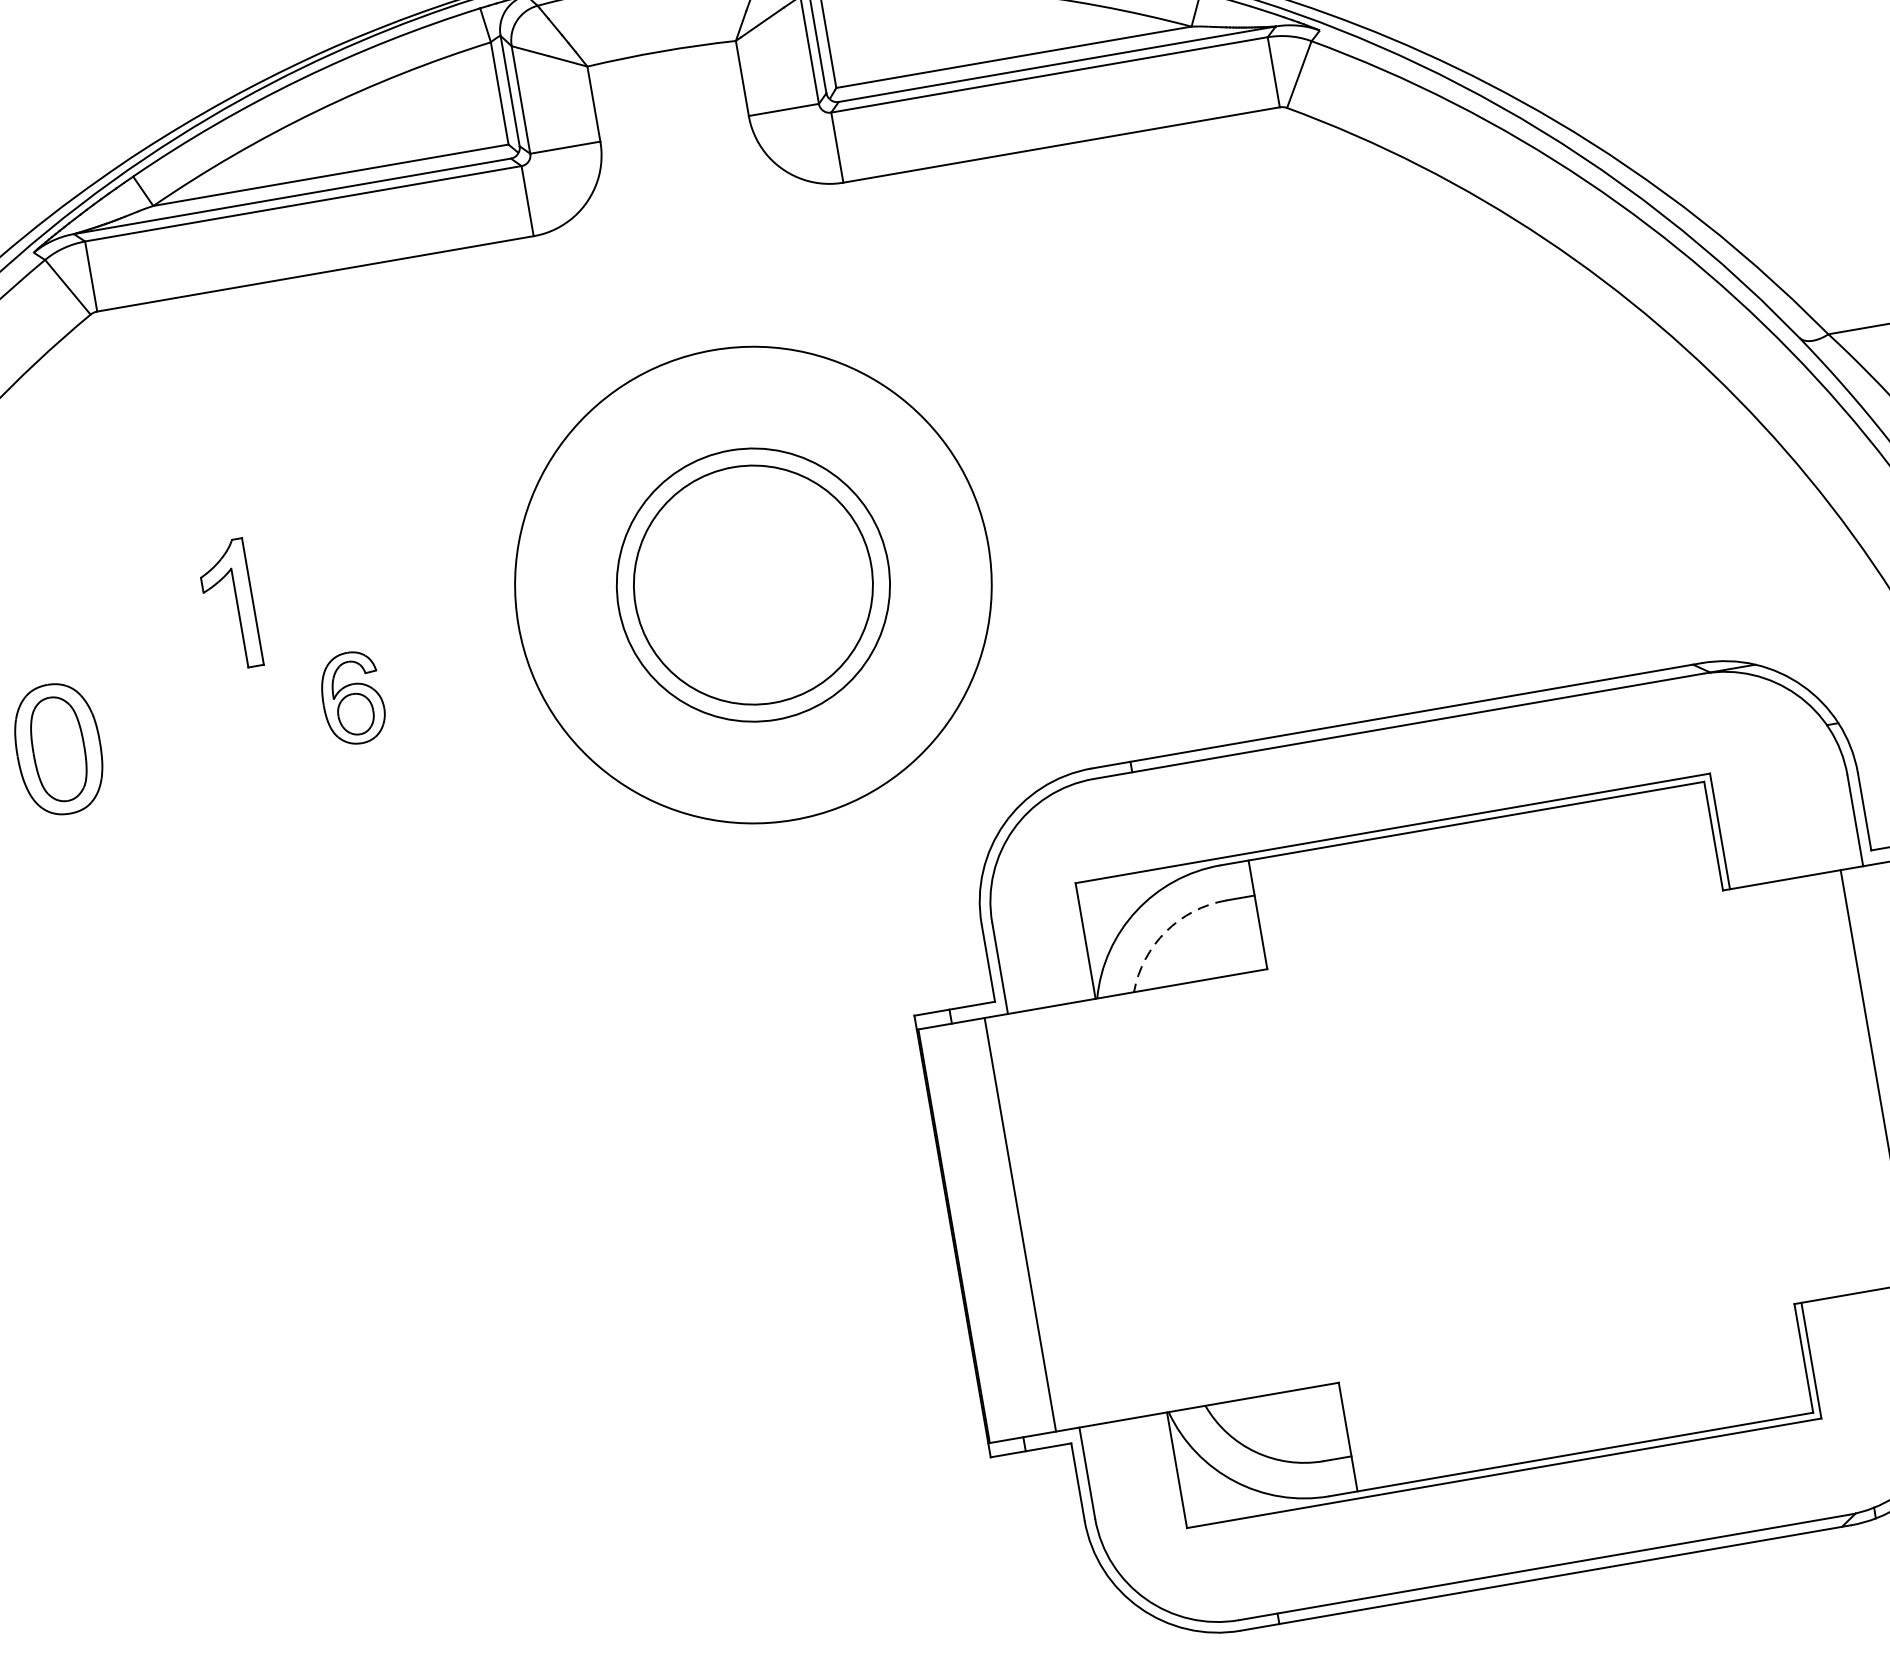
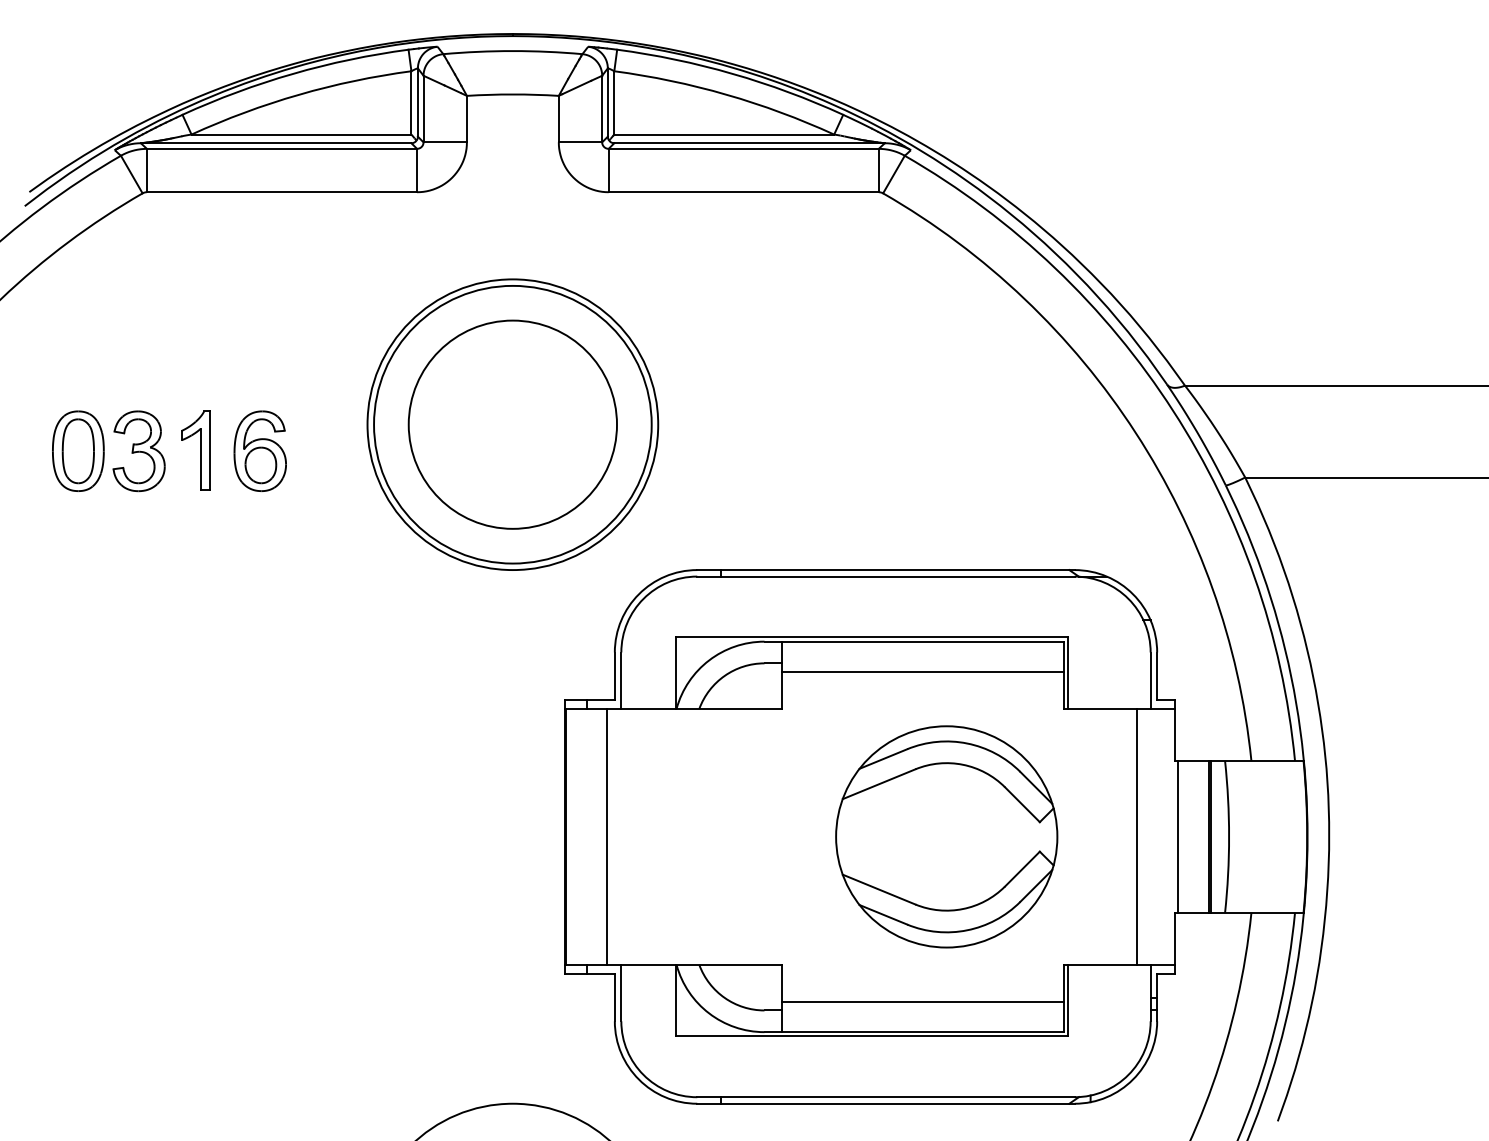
circle: (752, 584) -> (512, 424), size x1.43
circle: (752, 584) -> (512, 424), size x1.67
part: (228, 605) -> (195, 450), moved
part: (351, 697) -> (259, 450), size x1.43
part: (156, 732) -> (138, 451), added
line: (1484, 871) -> (922, 672), added
arc: (1165, 931) -> (724, 675), dashed -> solid
part: (1568, 1129) -> (946, 836), added
line: (1576, 1402) -> (922, 1001), added

